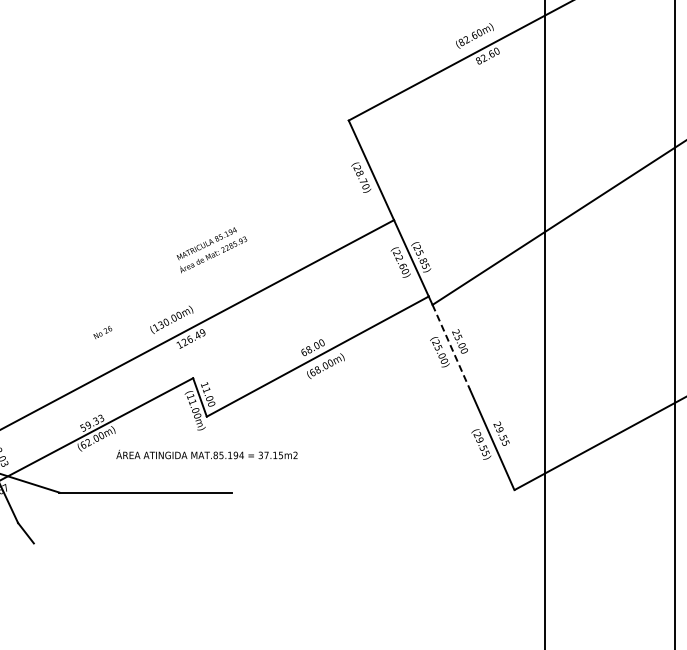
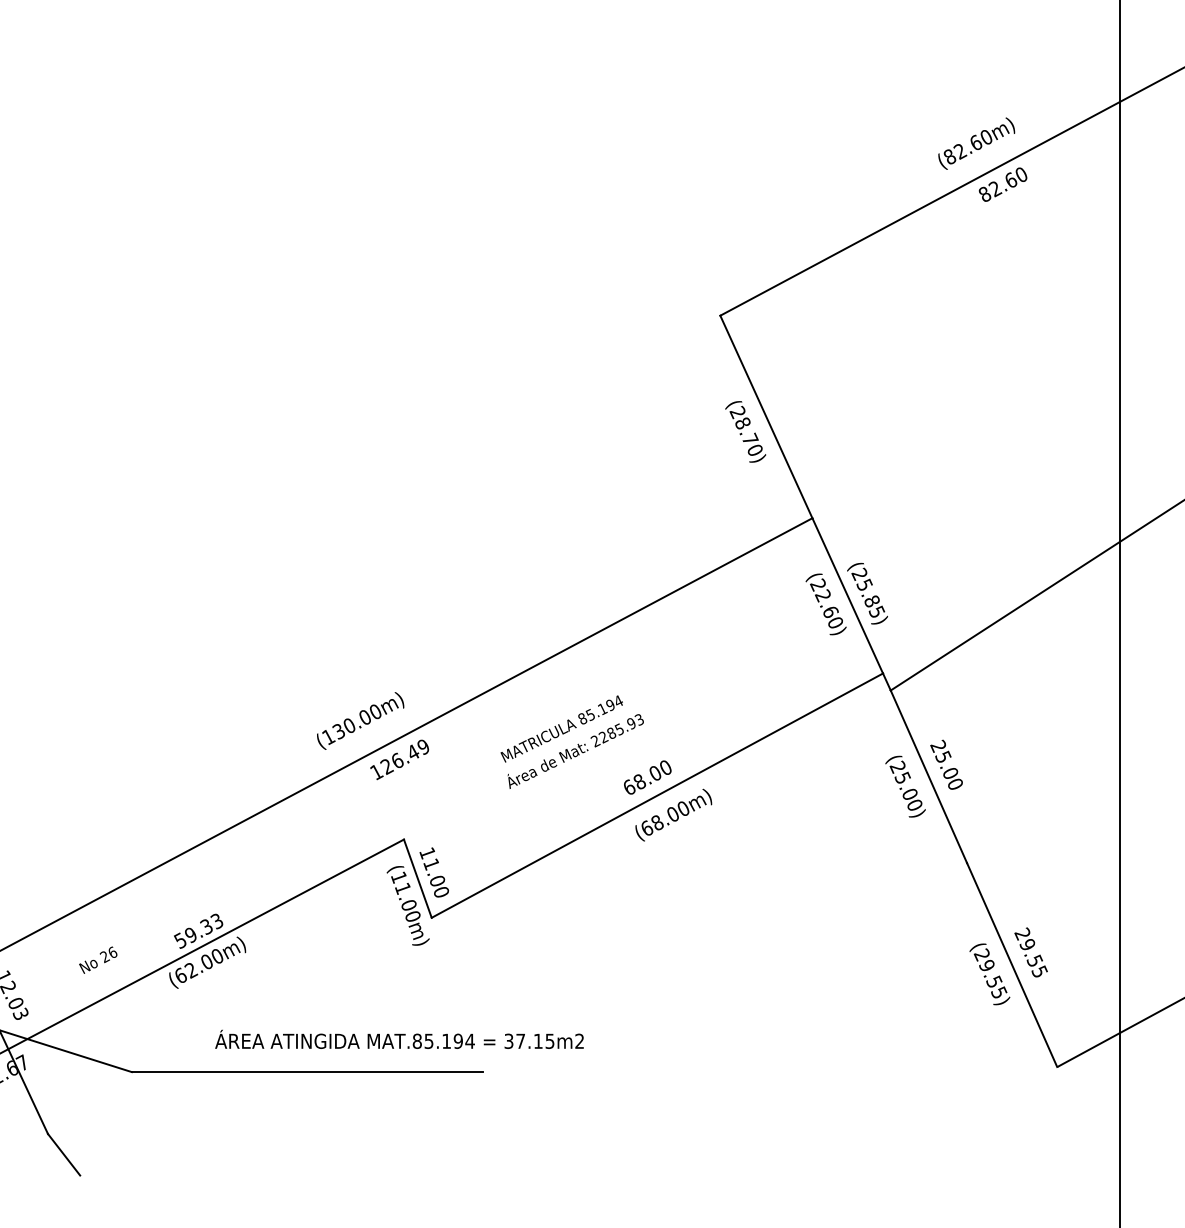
text: (211, 250) -> (571, 742), moved
text: (102, 332) -> (97, 960), moved
line: (451, 347) -> (929, 777), dashed -> solid
text: (206, 454) -> (398, 1039), moved

